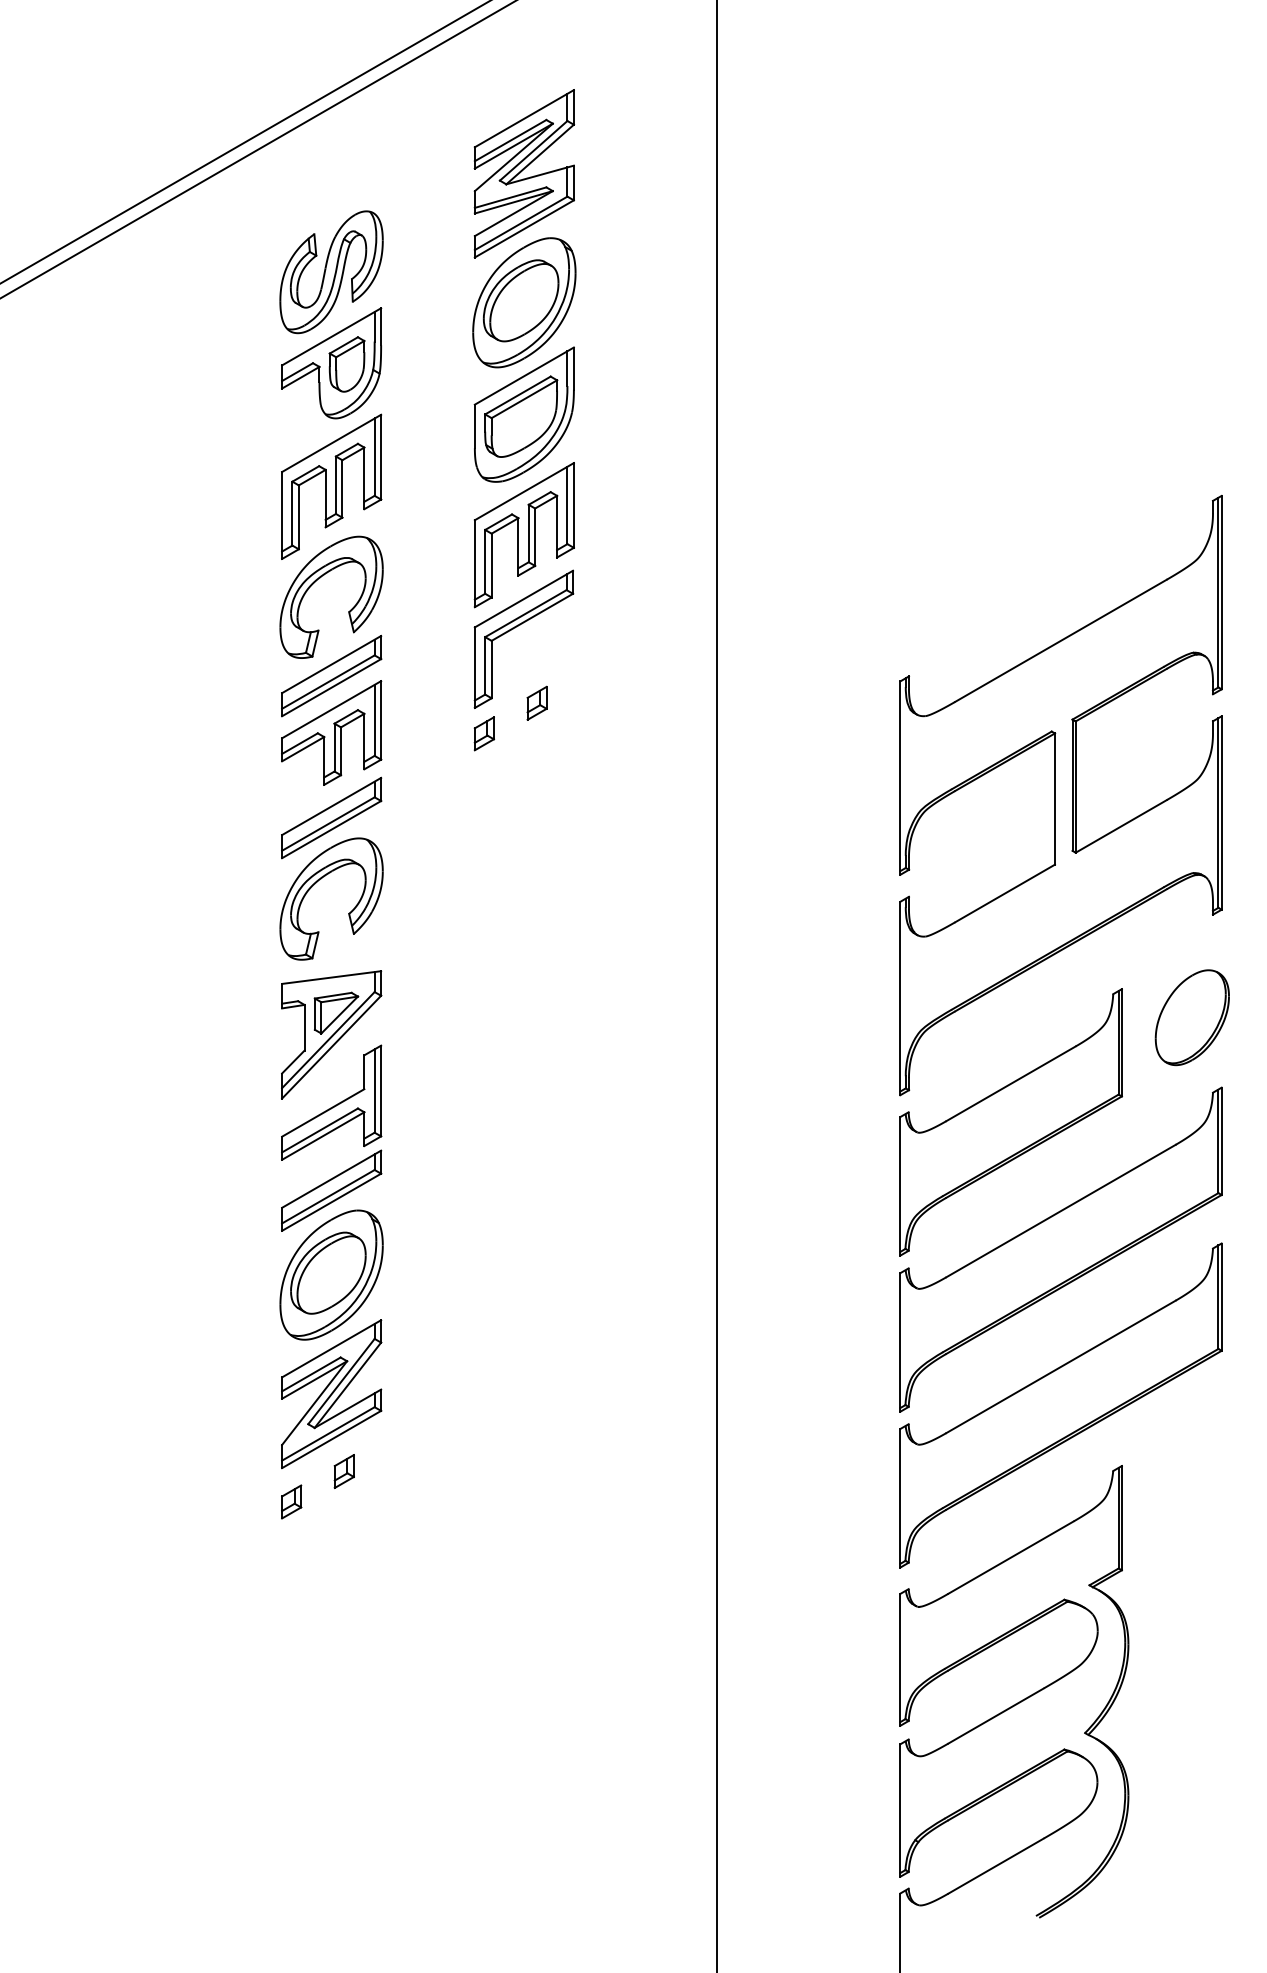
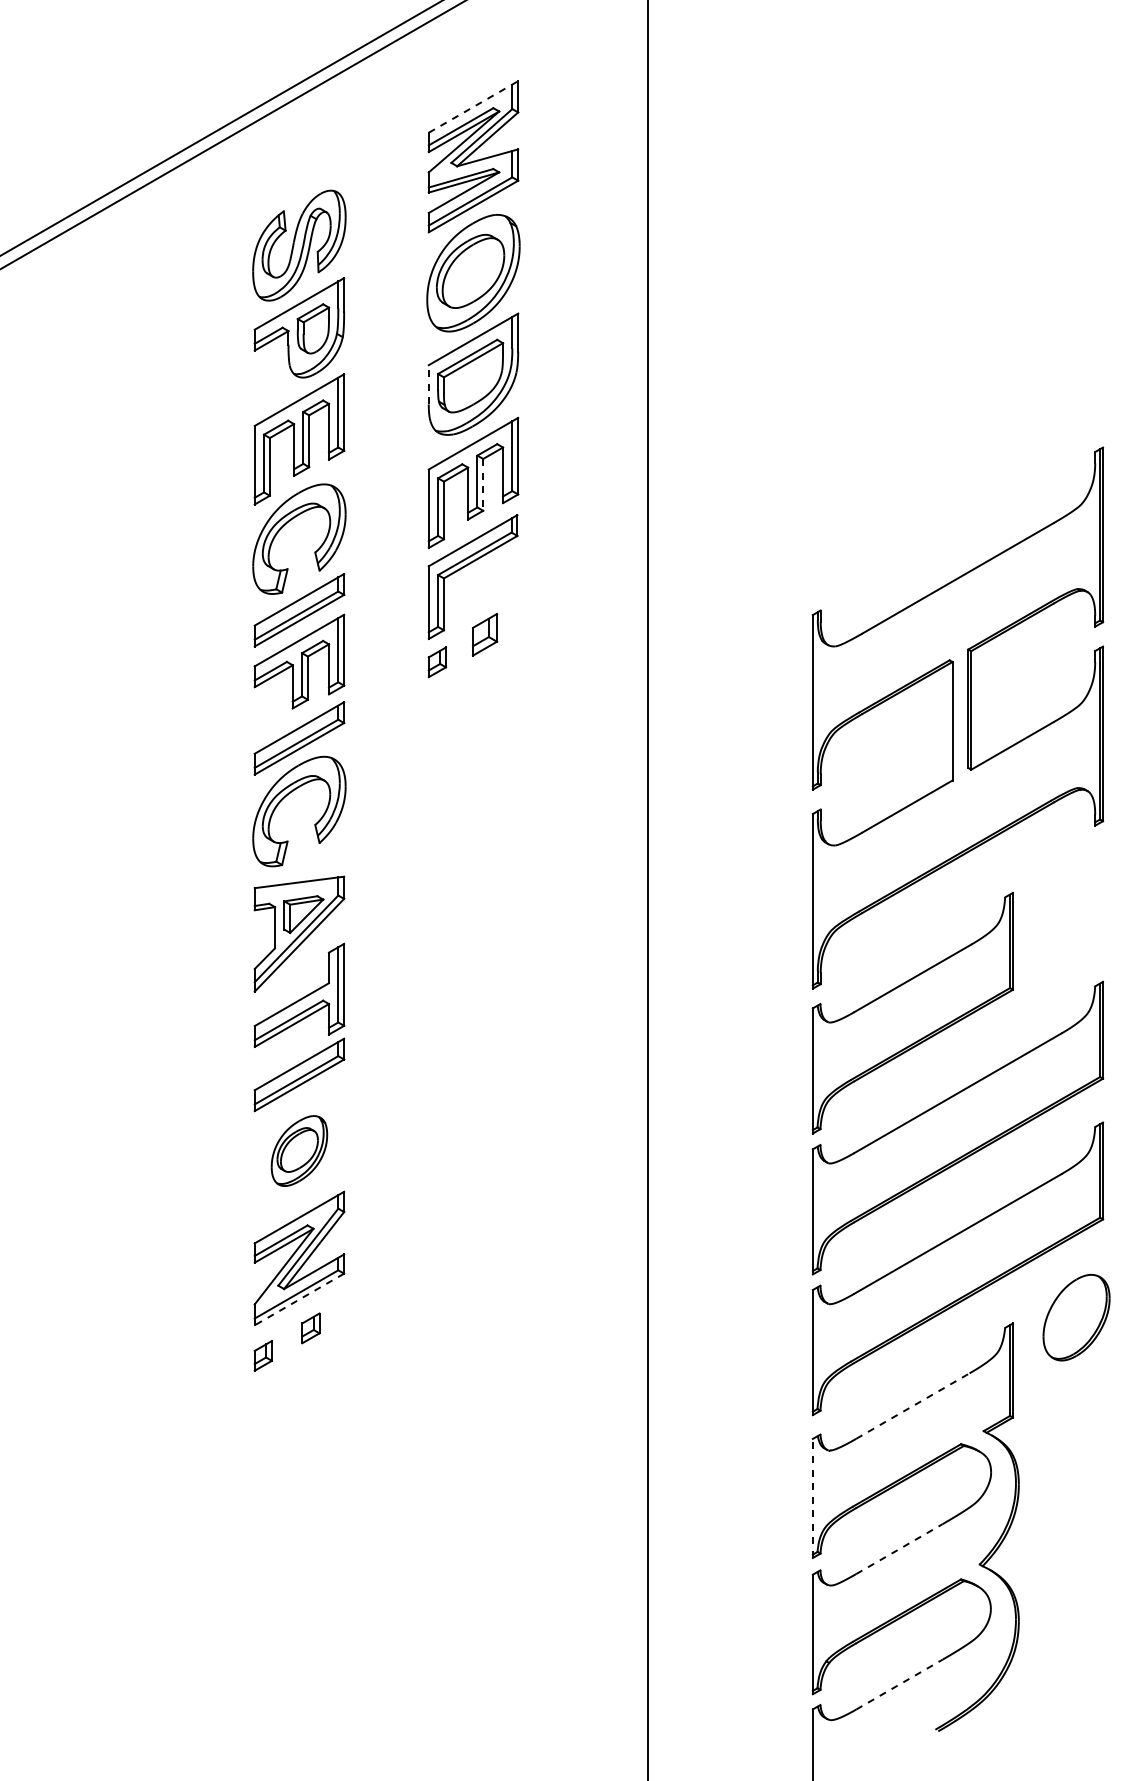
line: (524, 119) -> (473, 107), solid -> dashed
line: (474, 426) -> (428, 384), solid -> dashed
line: (535, 536) -> (483, 484), solid -> dashed
part: (536, 702) -> (484, 634), size x1.4
part: (1192, 1017) -> (1076, 1317), moved
part: (331, 1274) -> (299, 1150), size x0.6
line: (331, 1439) -> (299, 1299), solid -> dashed
line: (1011, 1556) -> (913, 1405), solid -> dashed
line: (899, 1659) -> (812, 1498), solid -> dashed
line: (996, 1716) -> (899, 1549), solid -> dashed
line: (996, 1865) -> (899, 1684), solid -> dashed

